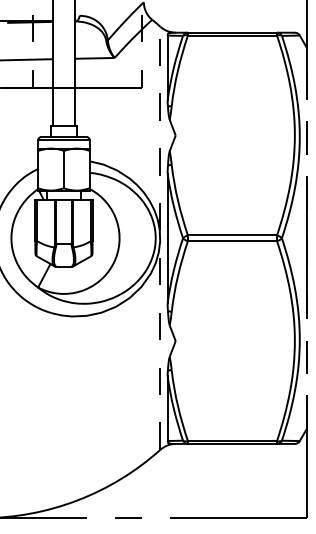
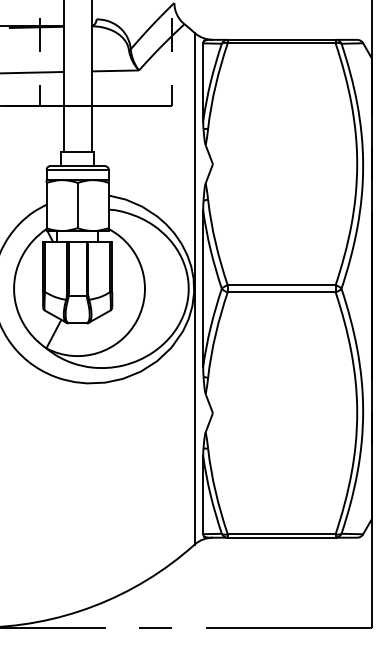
line: (160, 238) -> (194, 288), dashed -> solid
line: (306, 238) -> (371, 288), dashed -> solid

